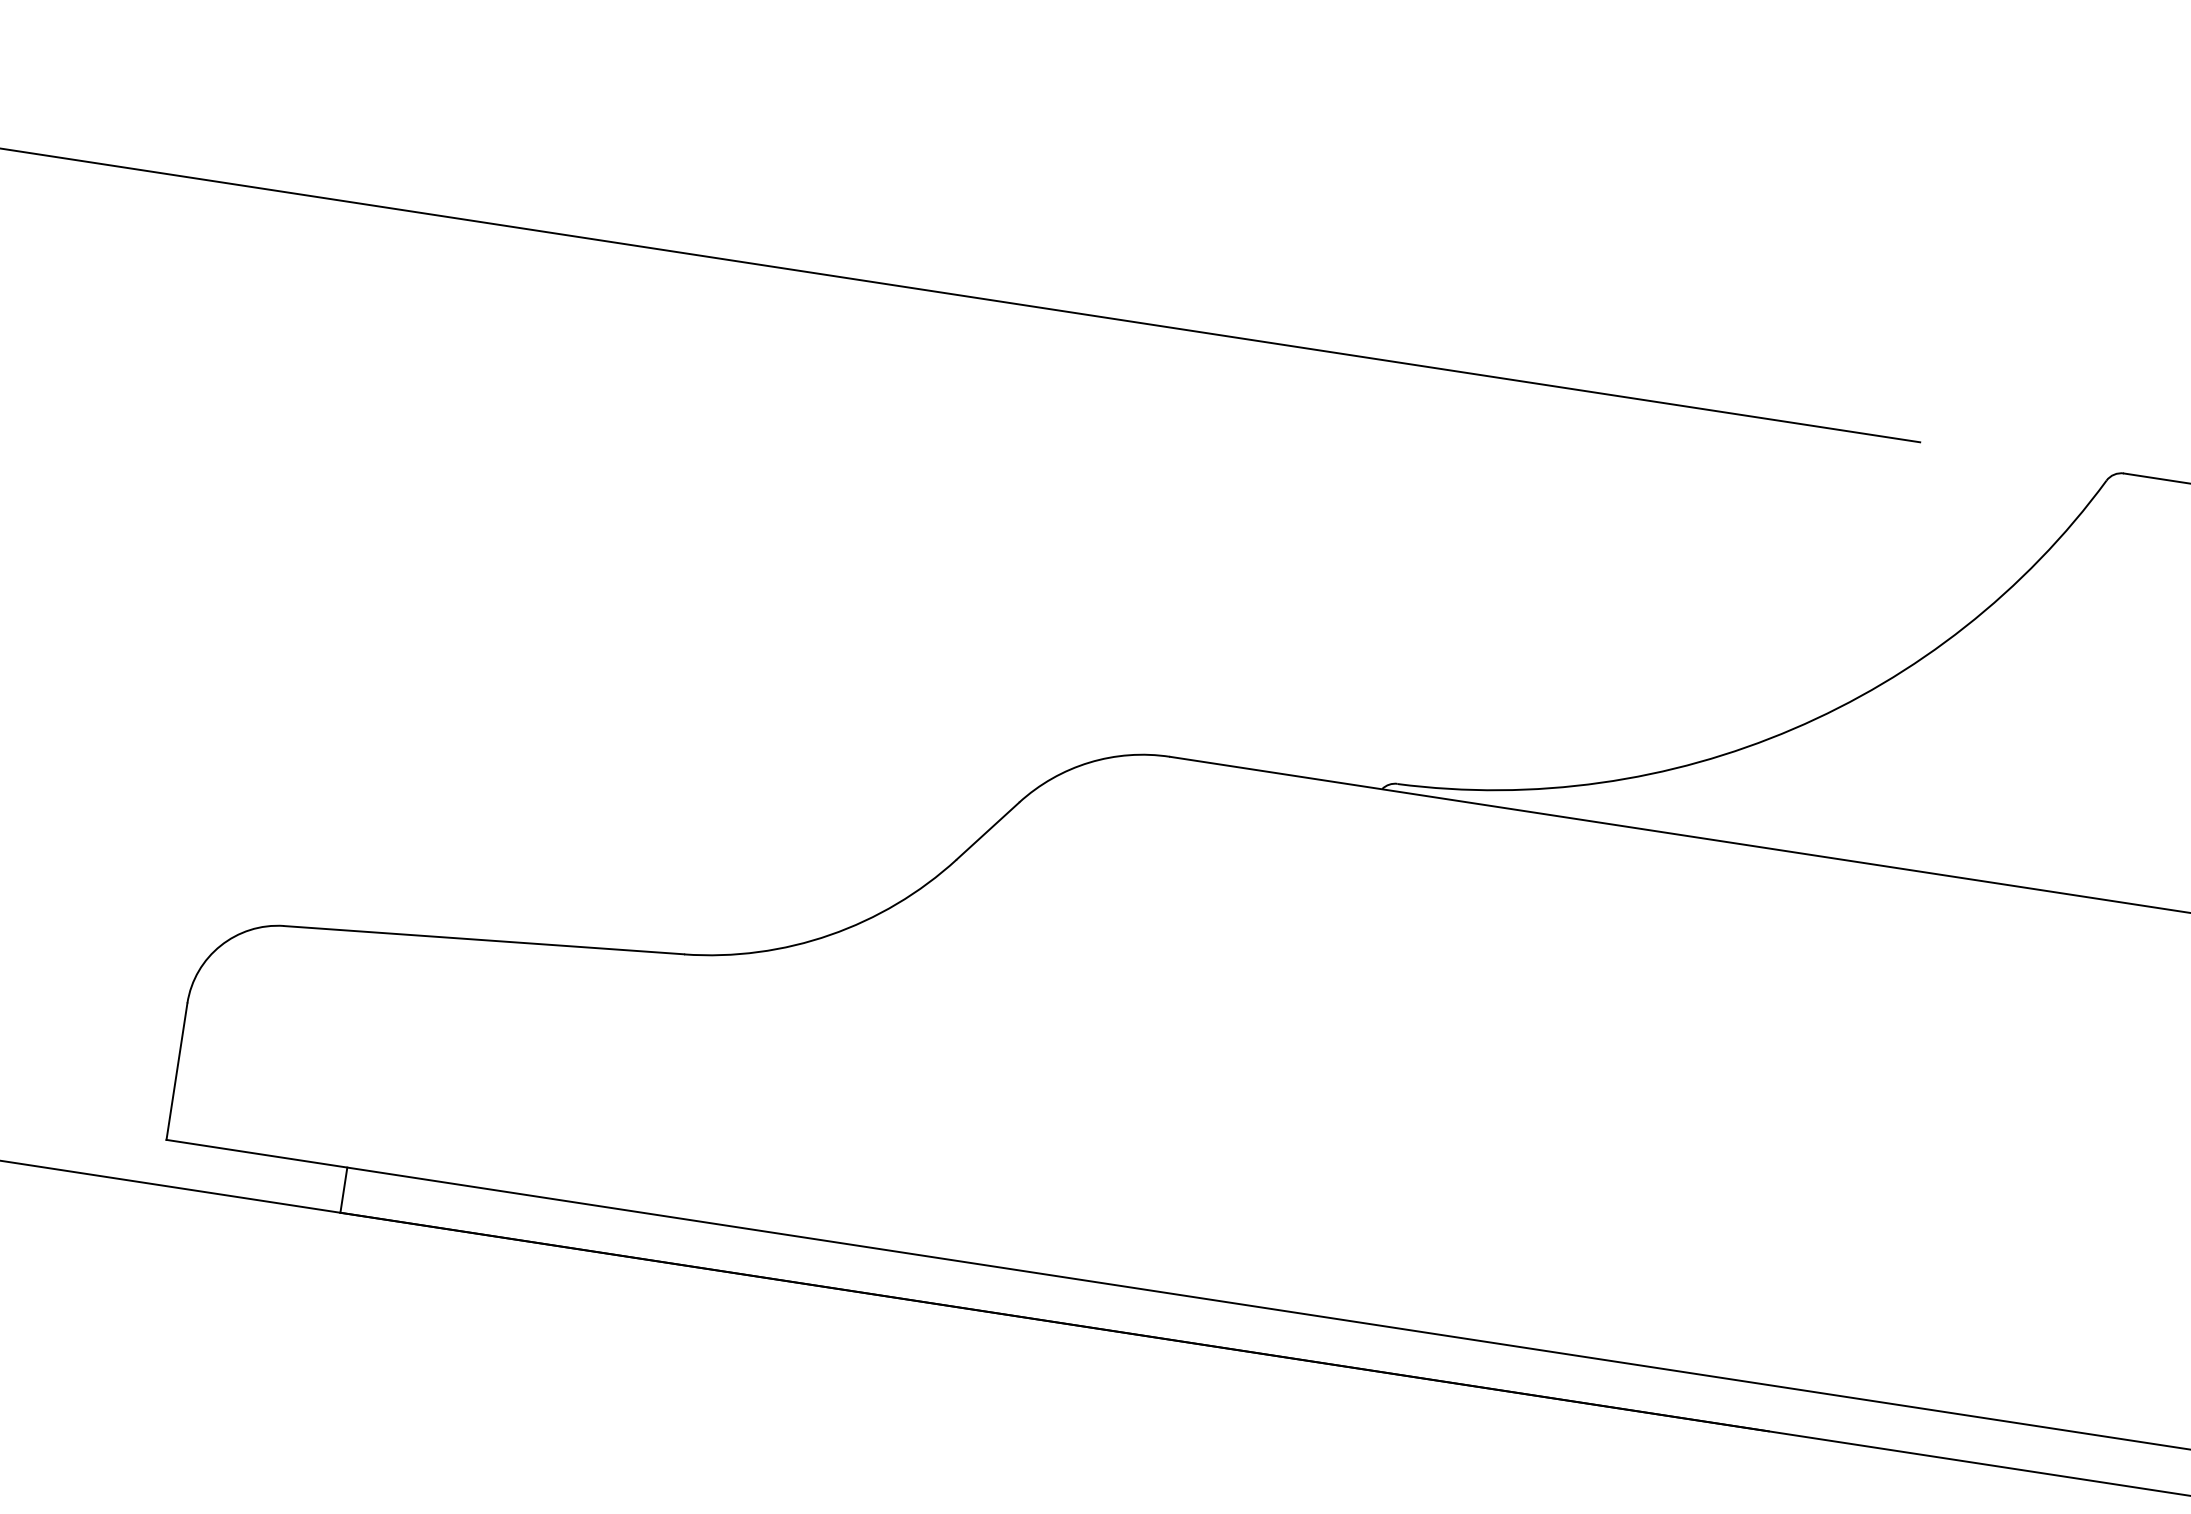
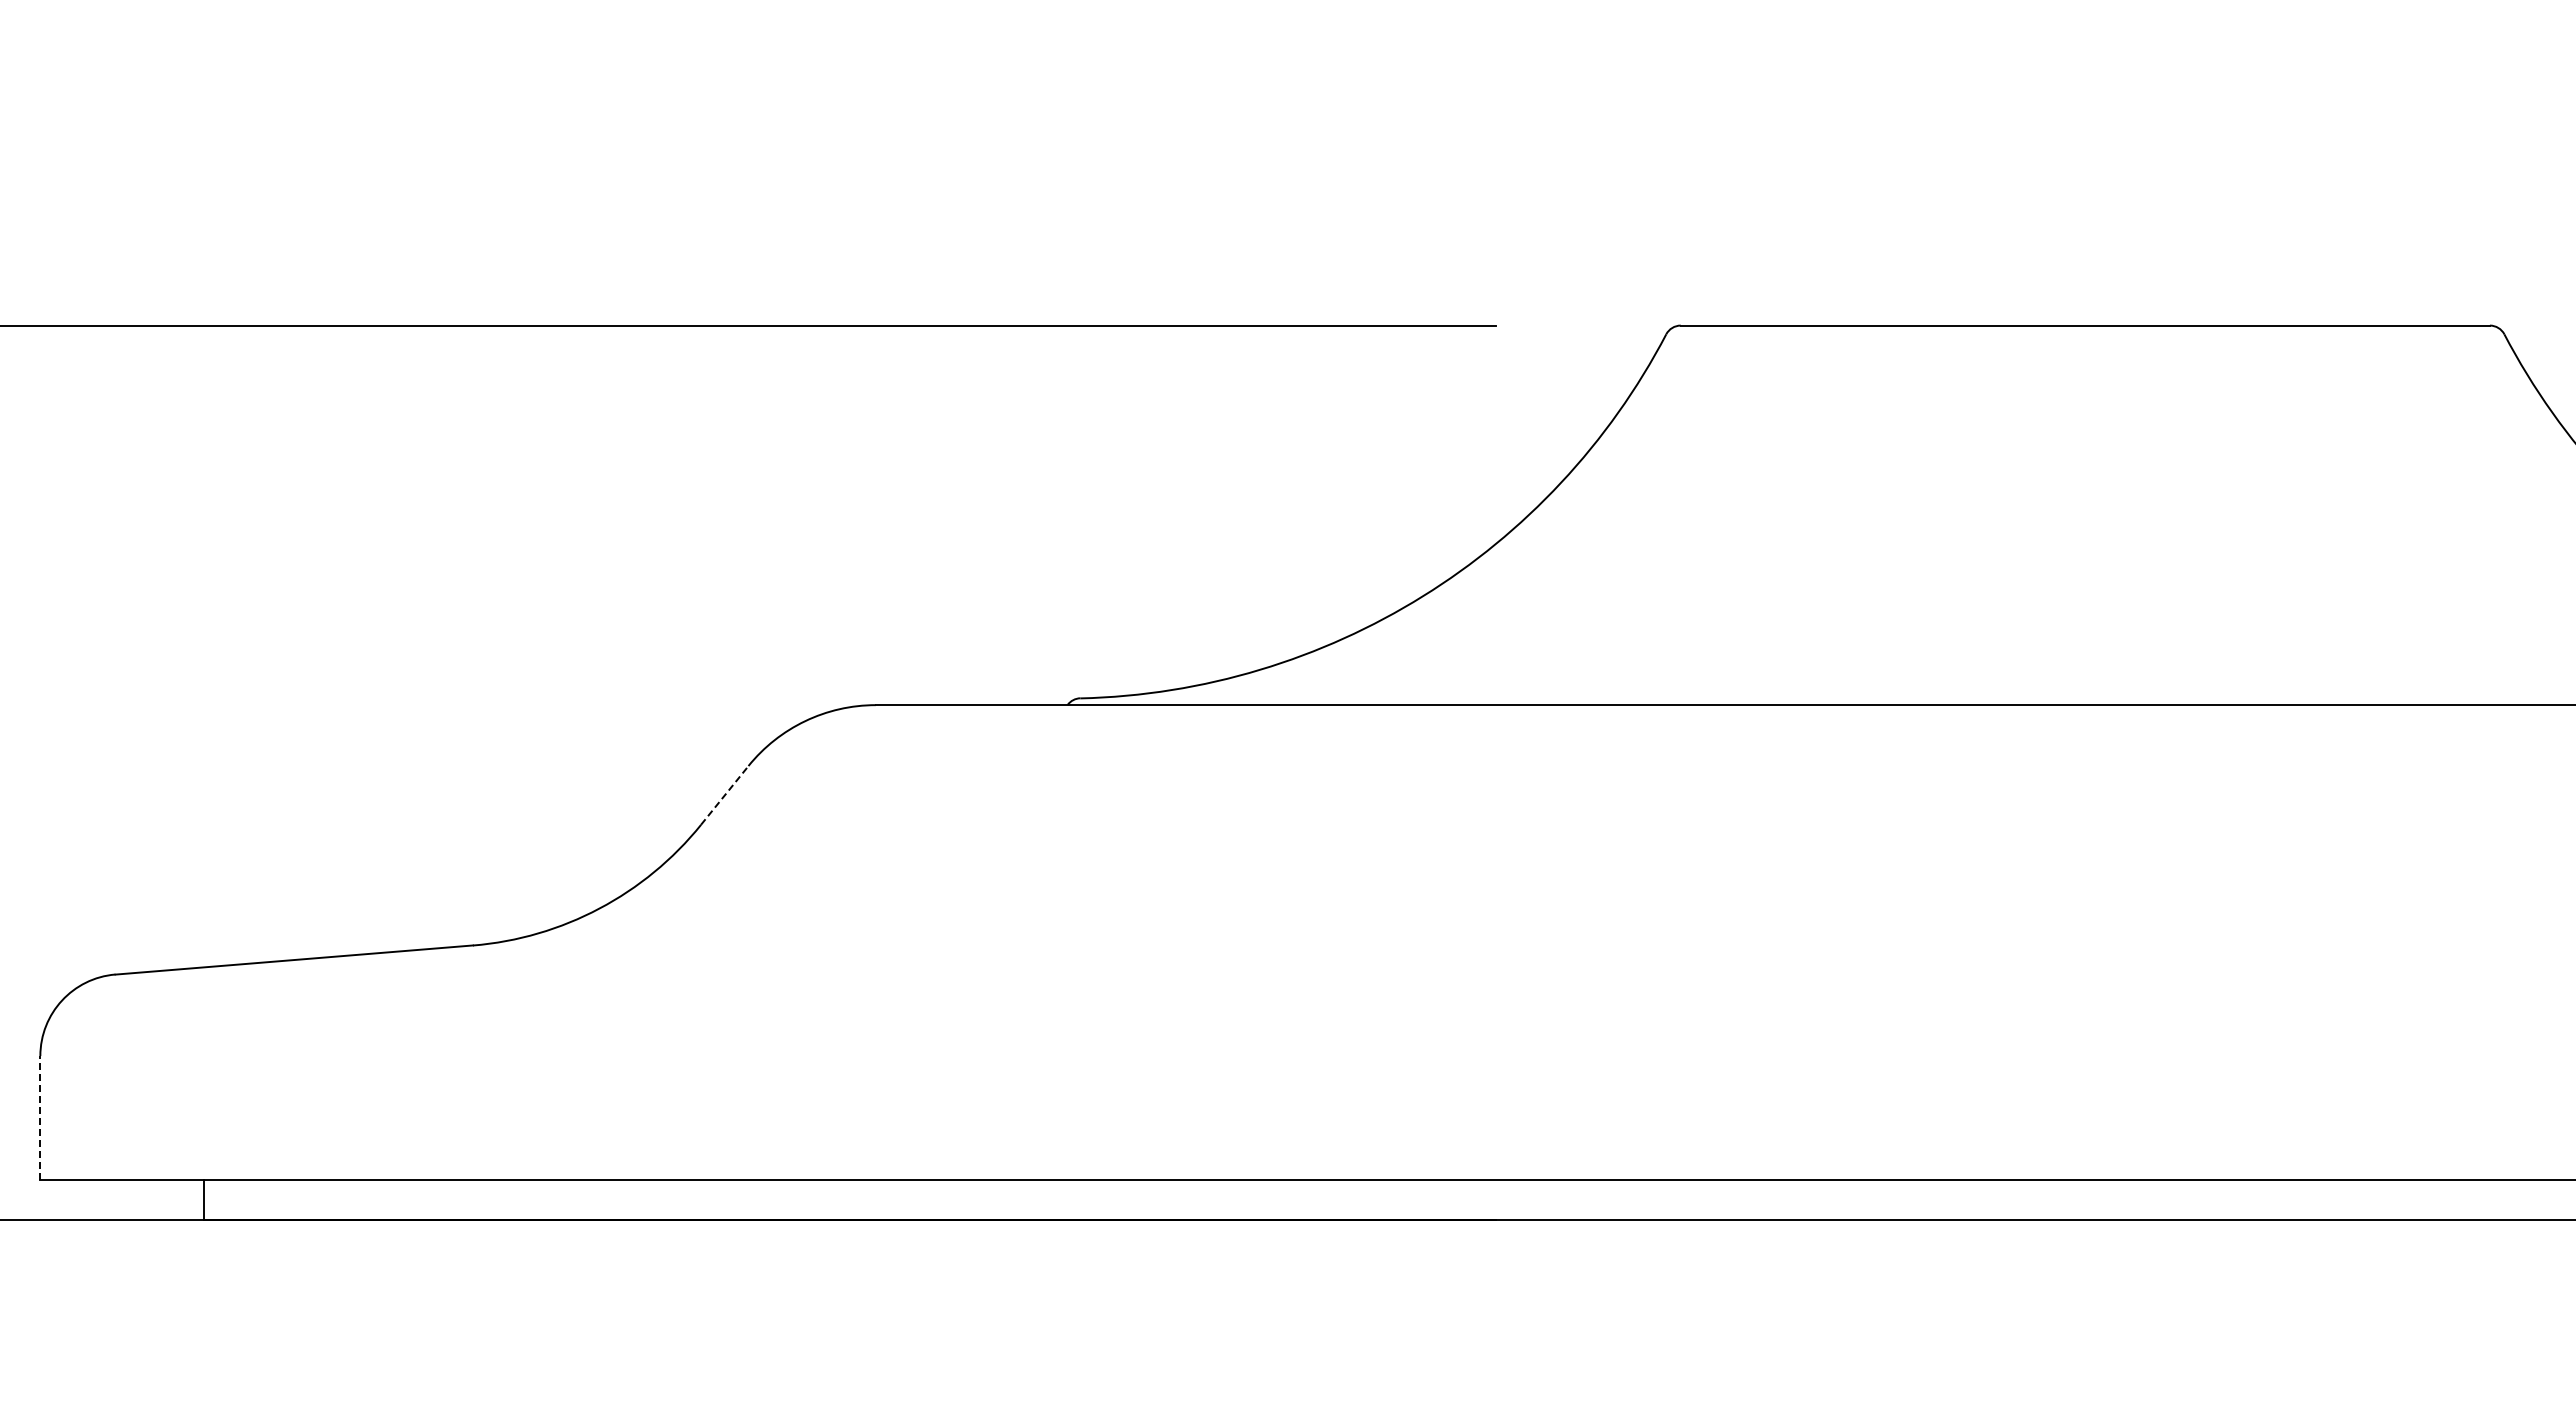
line: (987, 831) -> (724, 795), solid -> dashed
line: (177, 1071) -> (40, 1117), solid -> dashed

